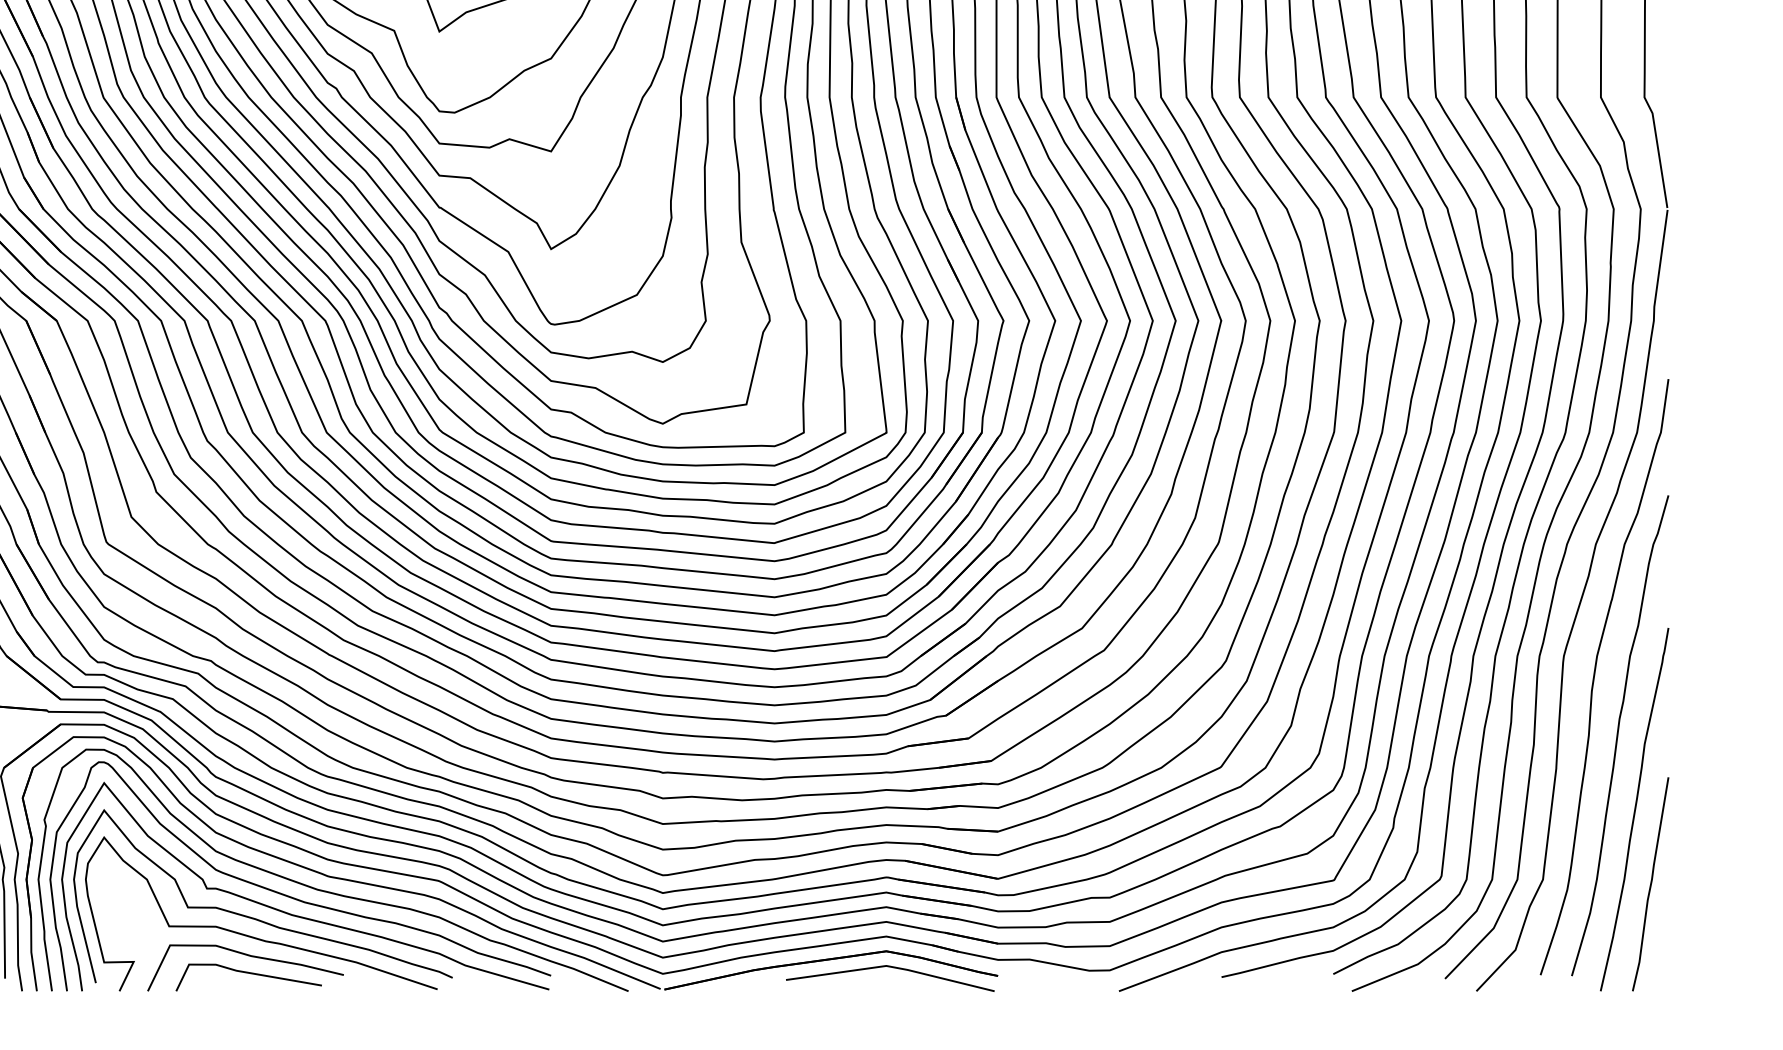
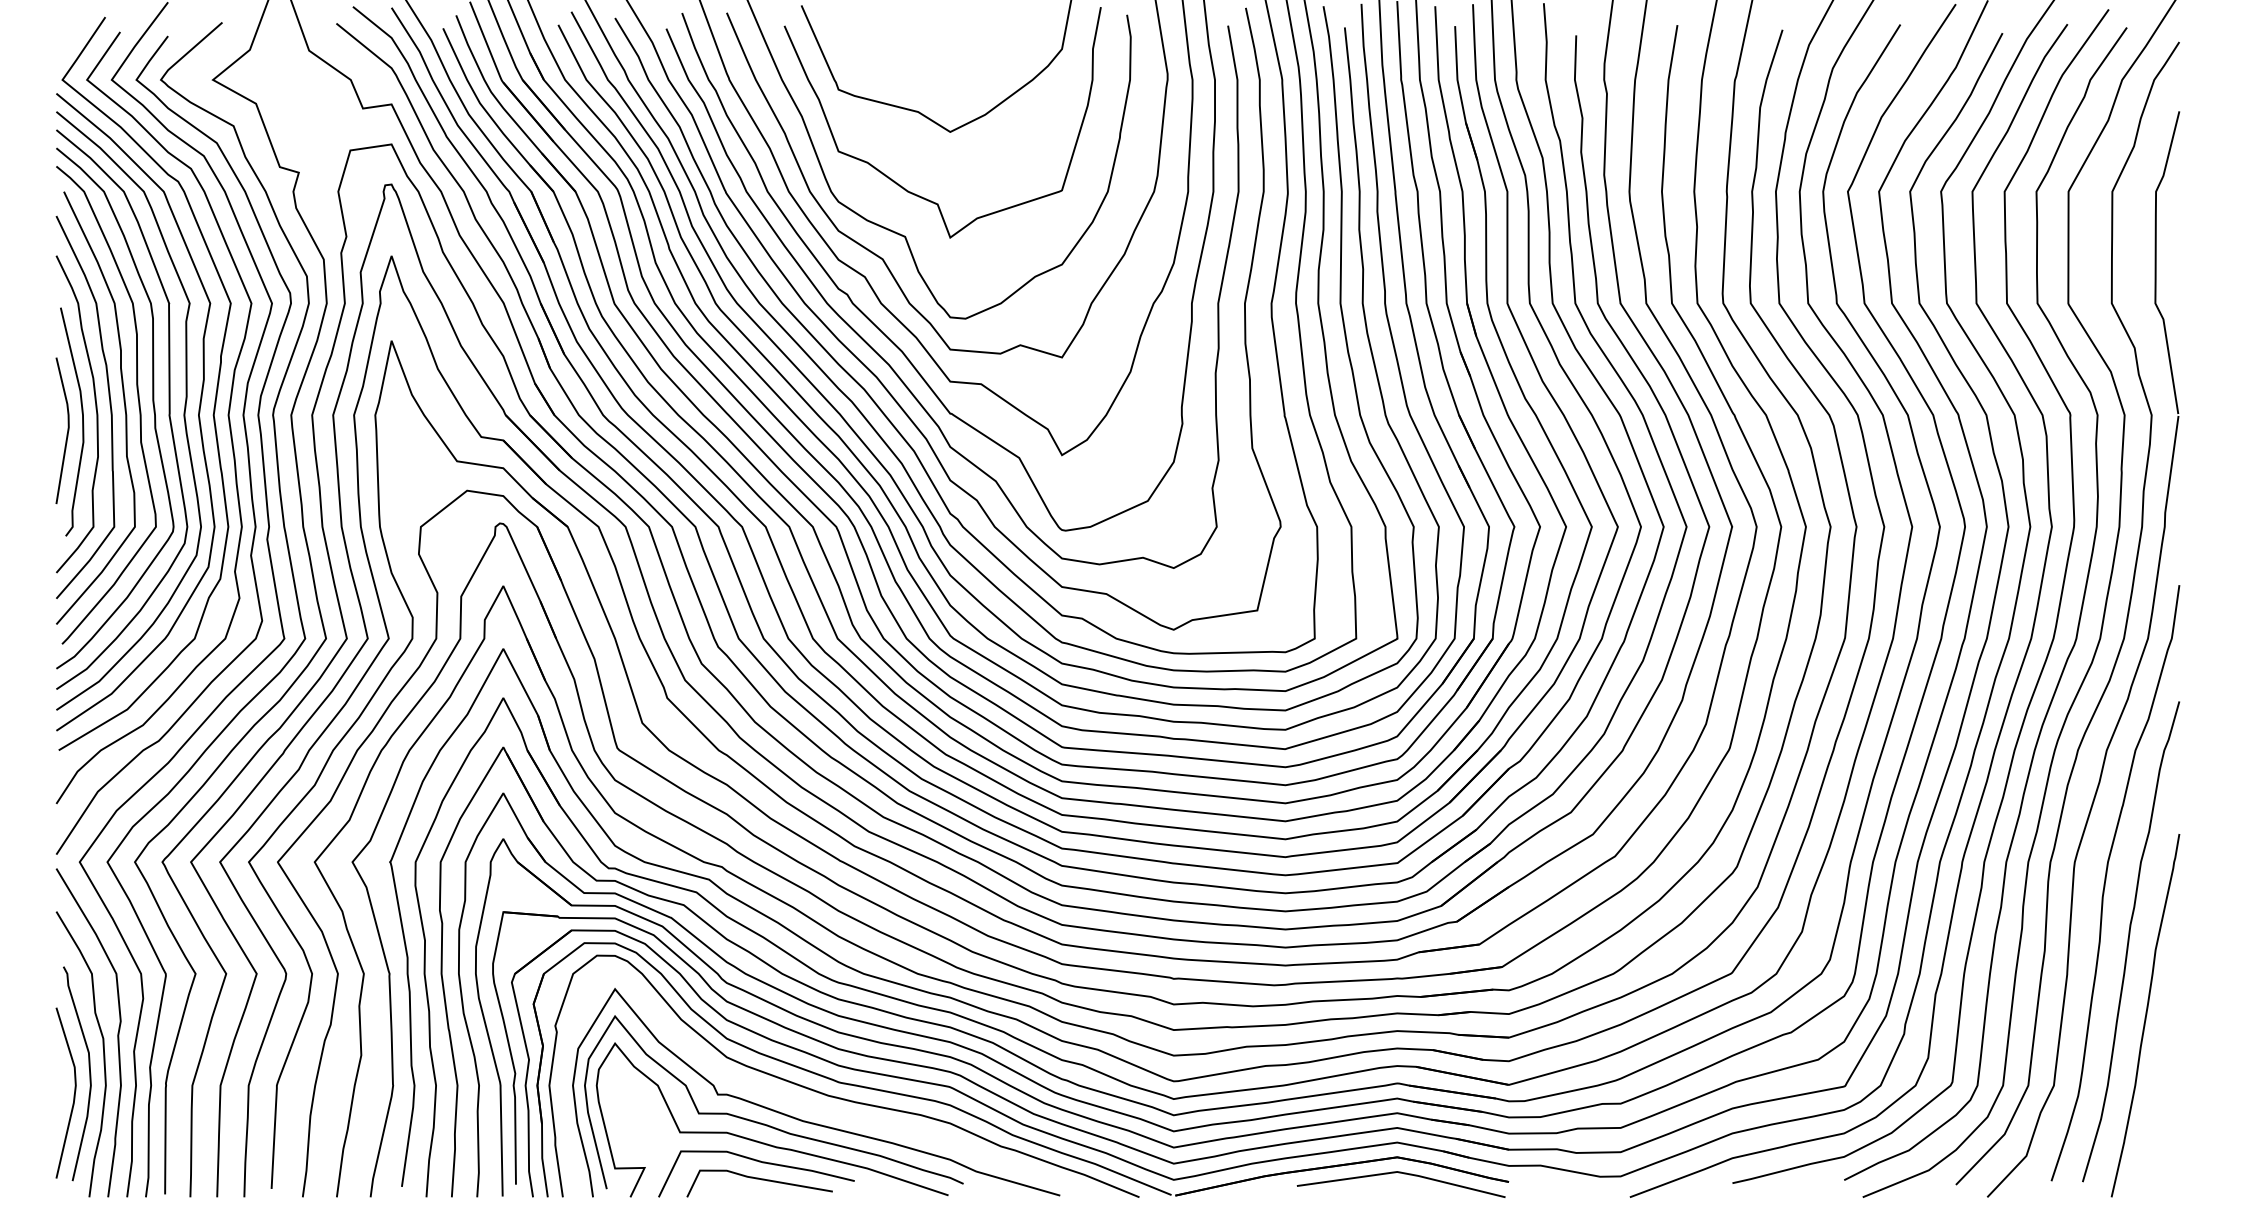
curve: (1650, 884) -> (2161, 1090), removed
curve: (294, 897) -> (805, 1103), removed

